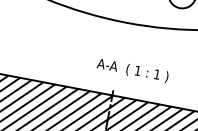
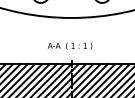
text: (133, 69) -> (70, 45), moved

